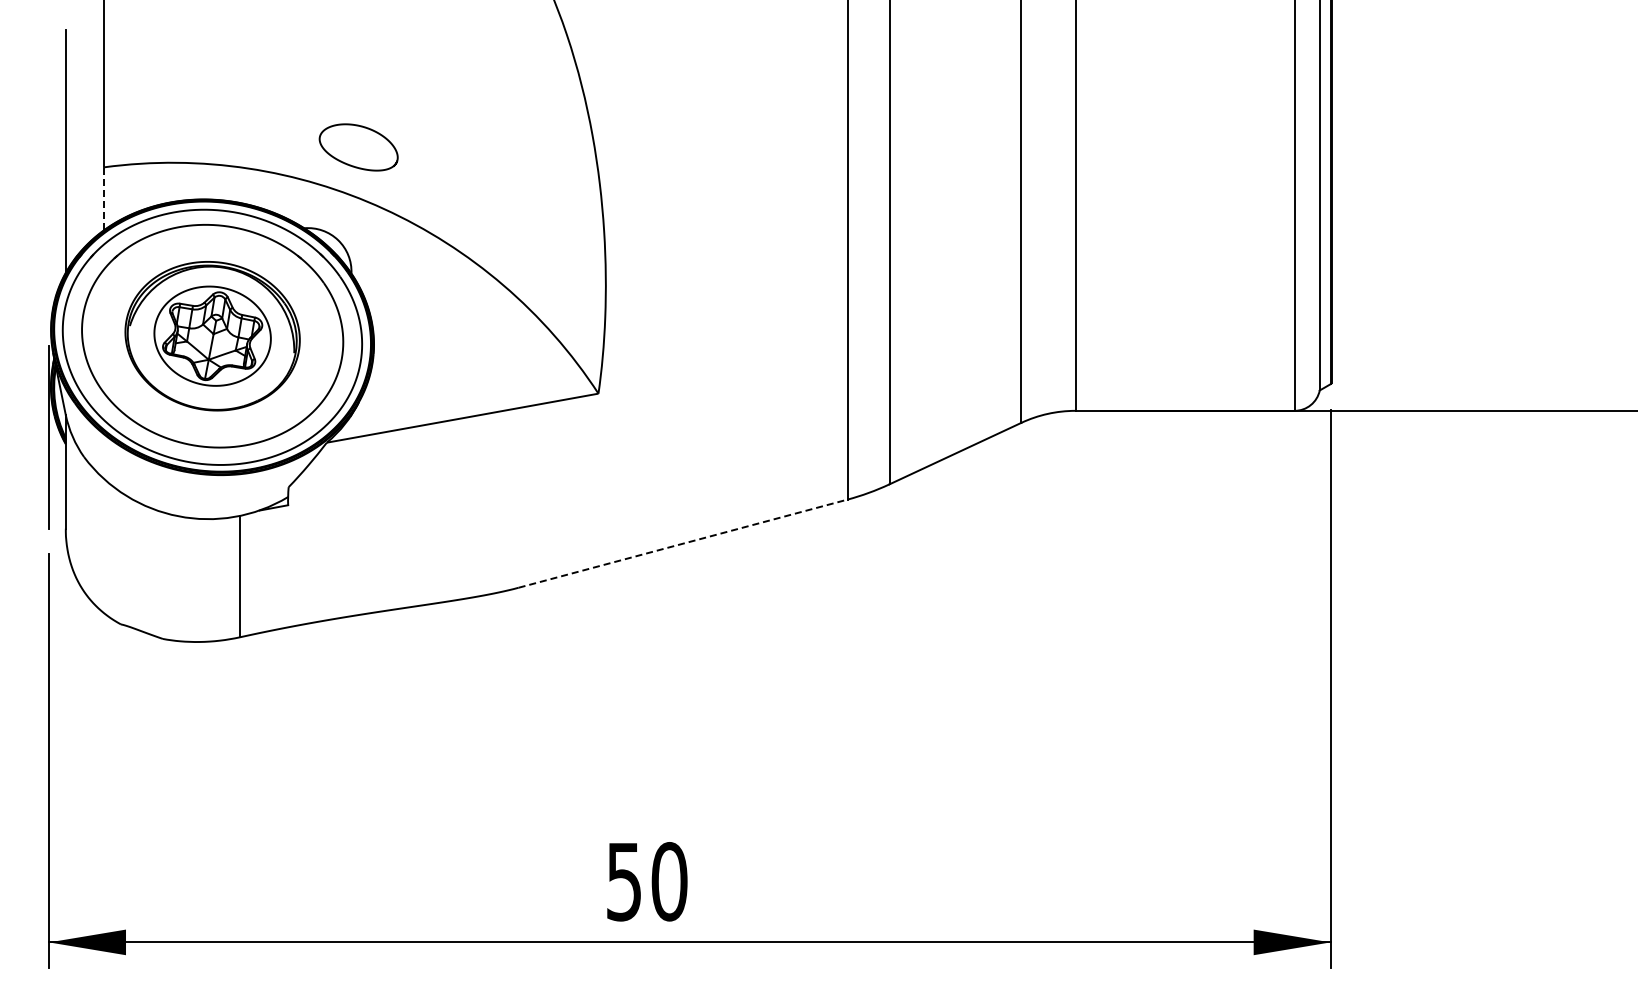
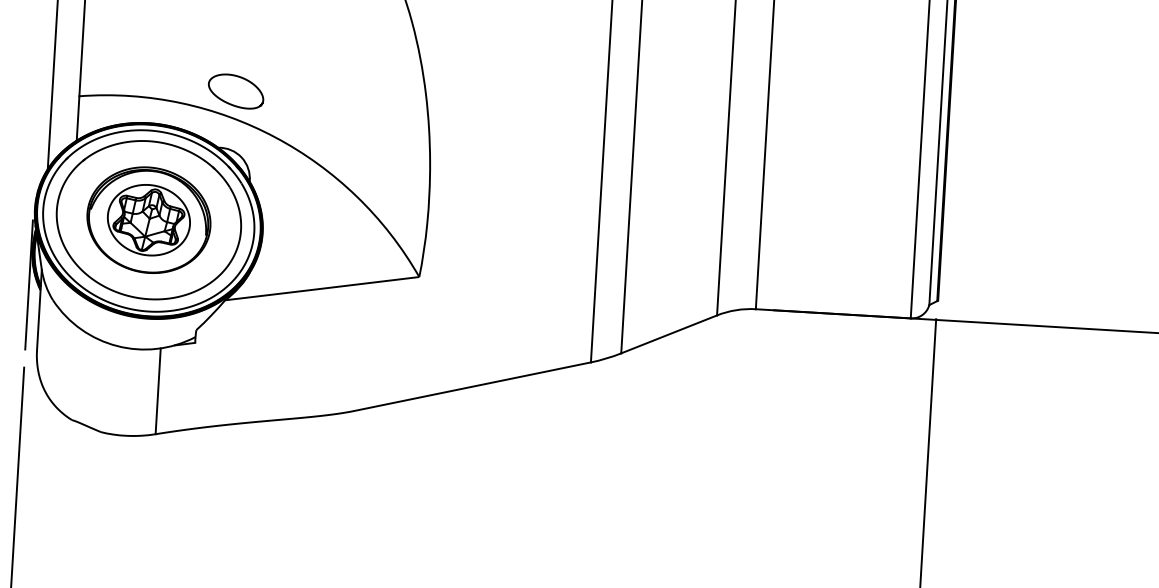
curve: (353, 165) -> (231, 104), moved
line: (104, 198) -> (78, 118), dashed -> solid
line: (683, 543) -> (473, 386), dashed -> solid

